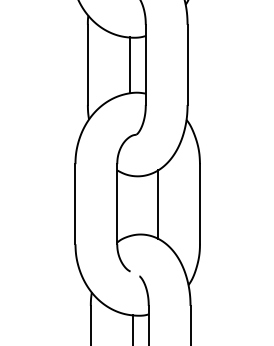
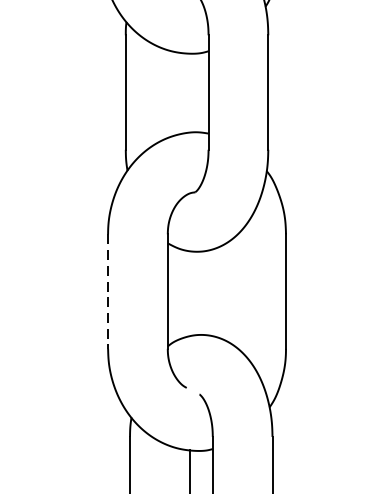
line: (129, 65) -> (185, 93), removed
line: (75, 204) -> (108, 292), solid -> dashed
line: (158, 204) -> (226, 292), removed

